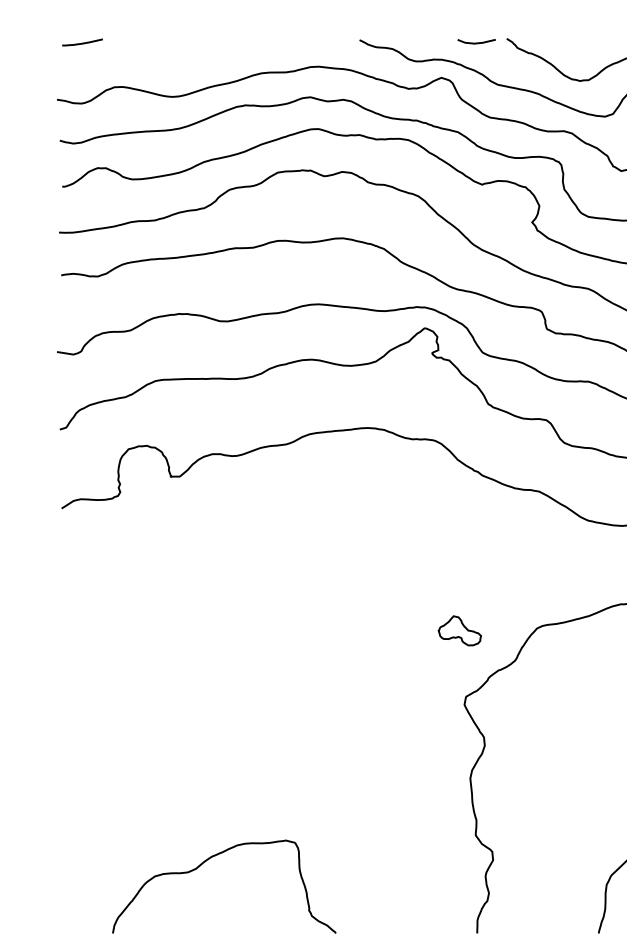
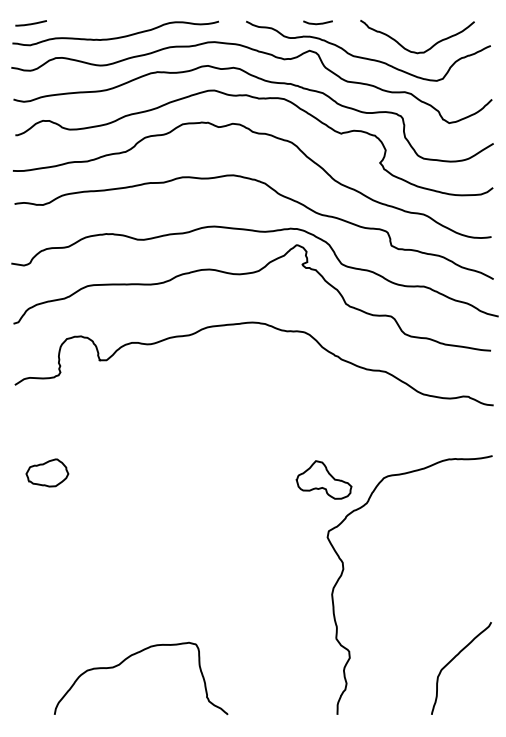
curve: (475, 42) -> (317, 23), moved
curve: (191, 60) -> (115, 37), added
part: (103, 621) -> (47, 472), added
part: (459, 630) -> (323, 479), size x1.67

